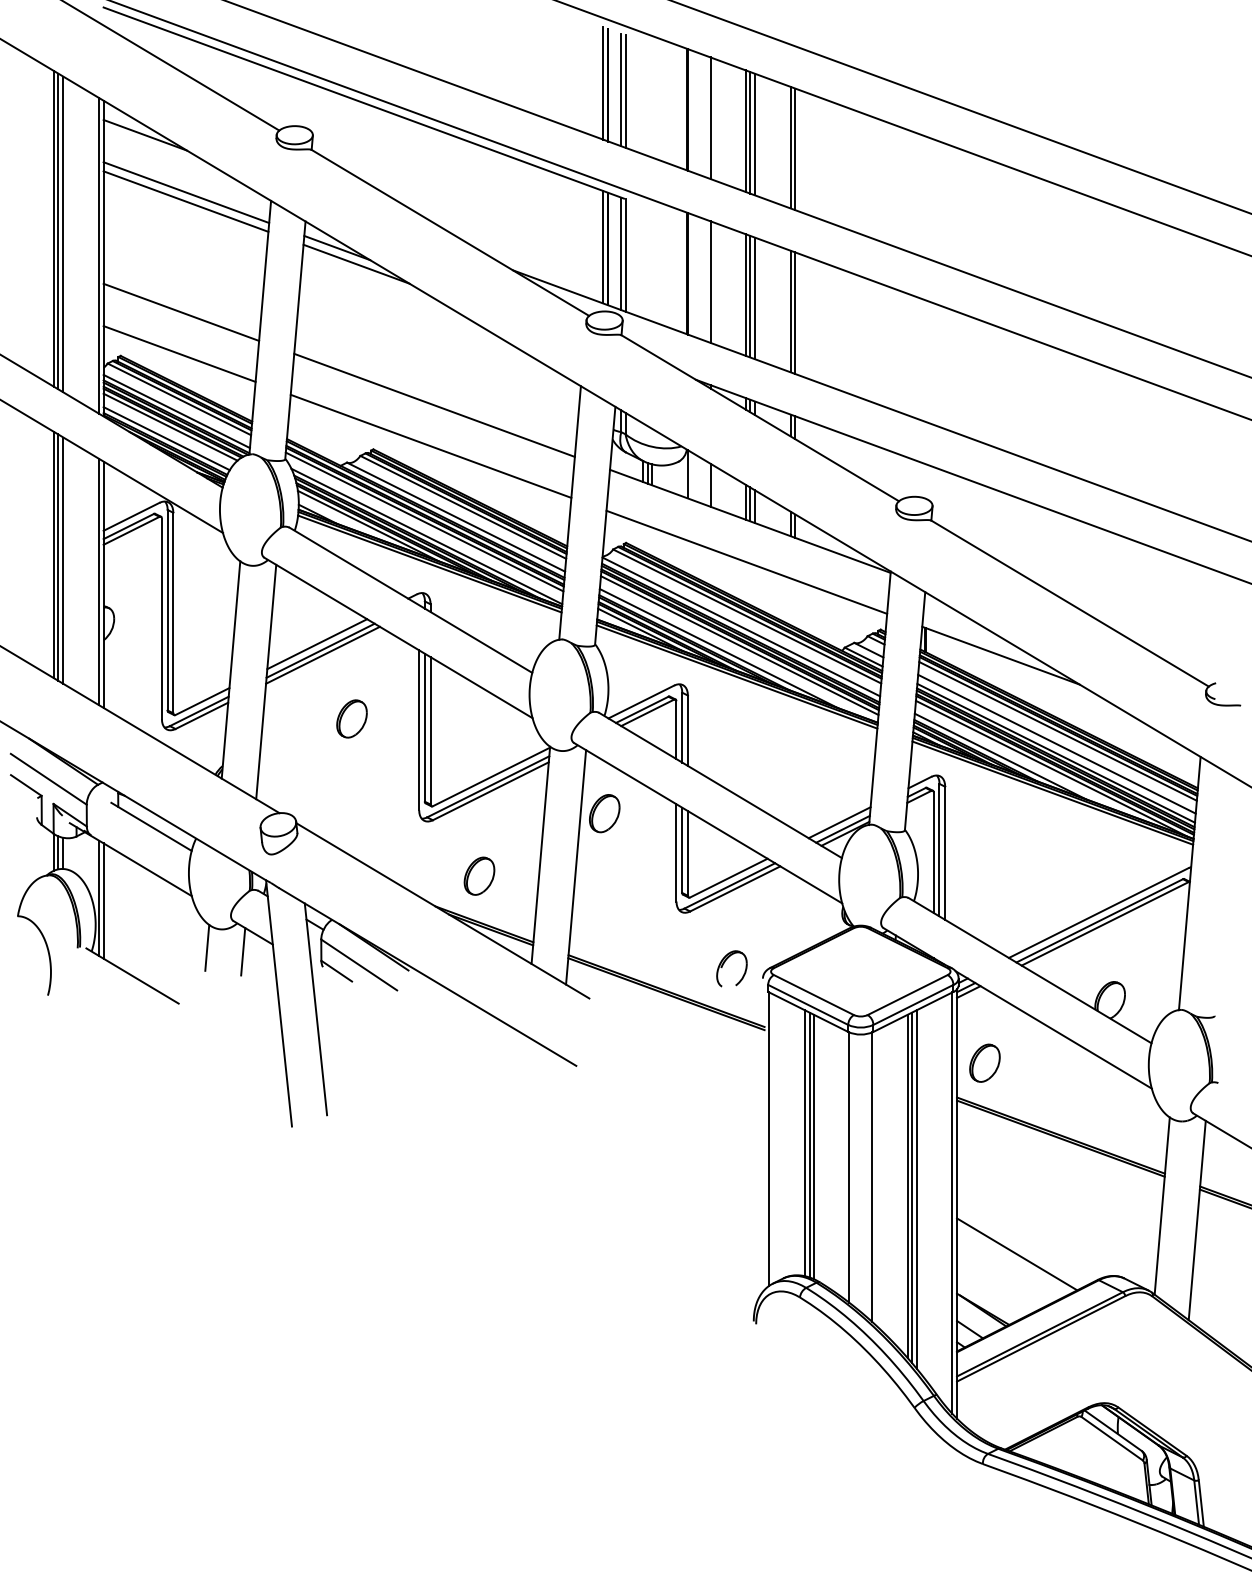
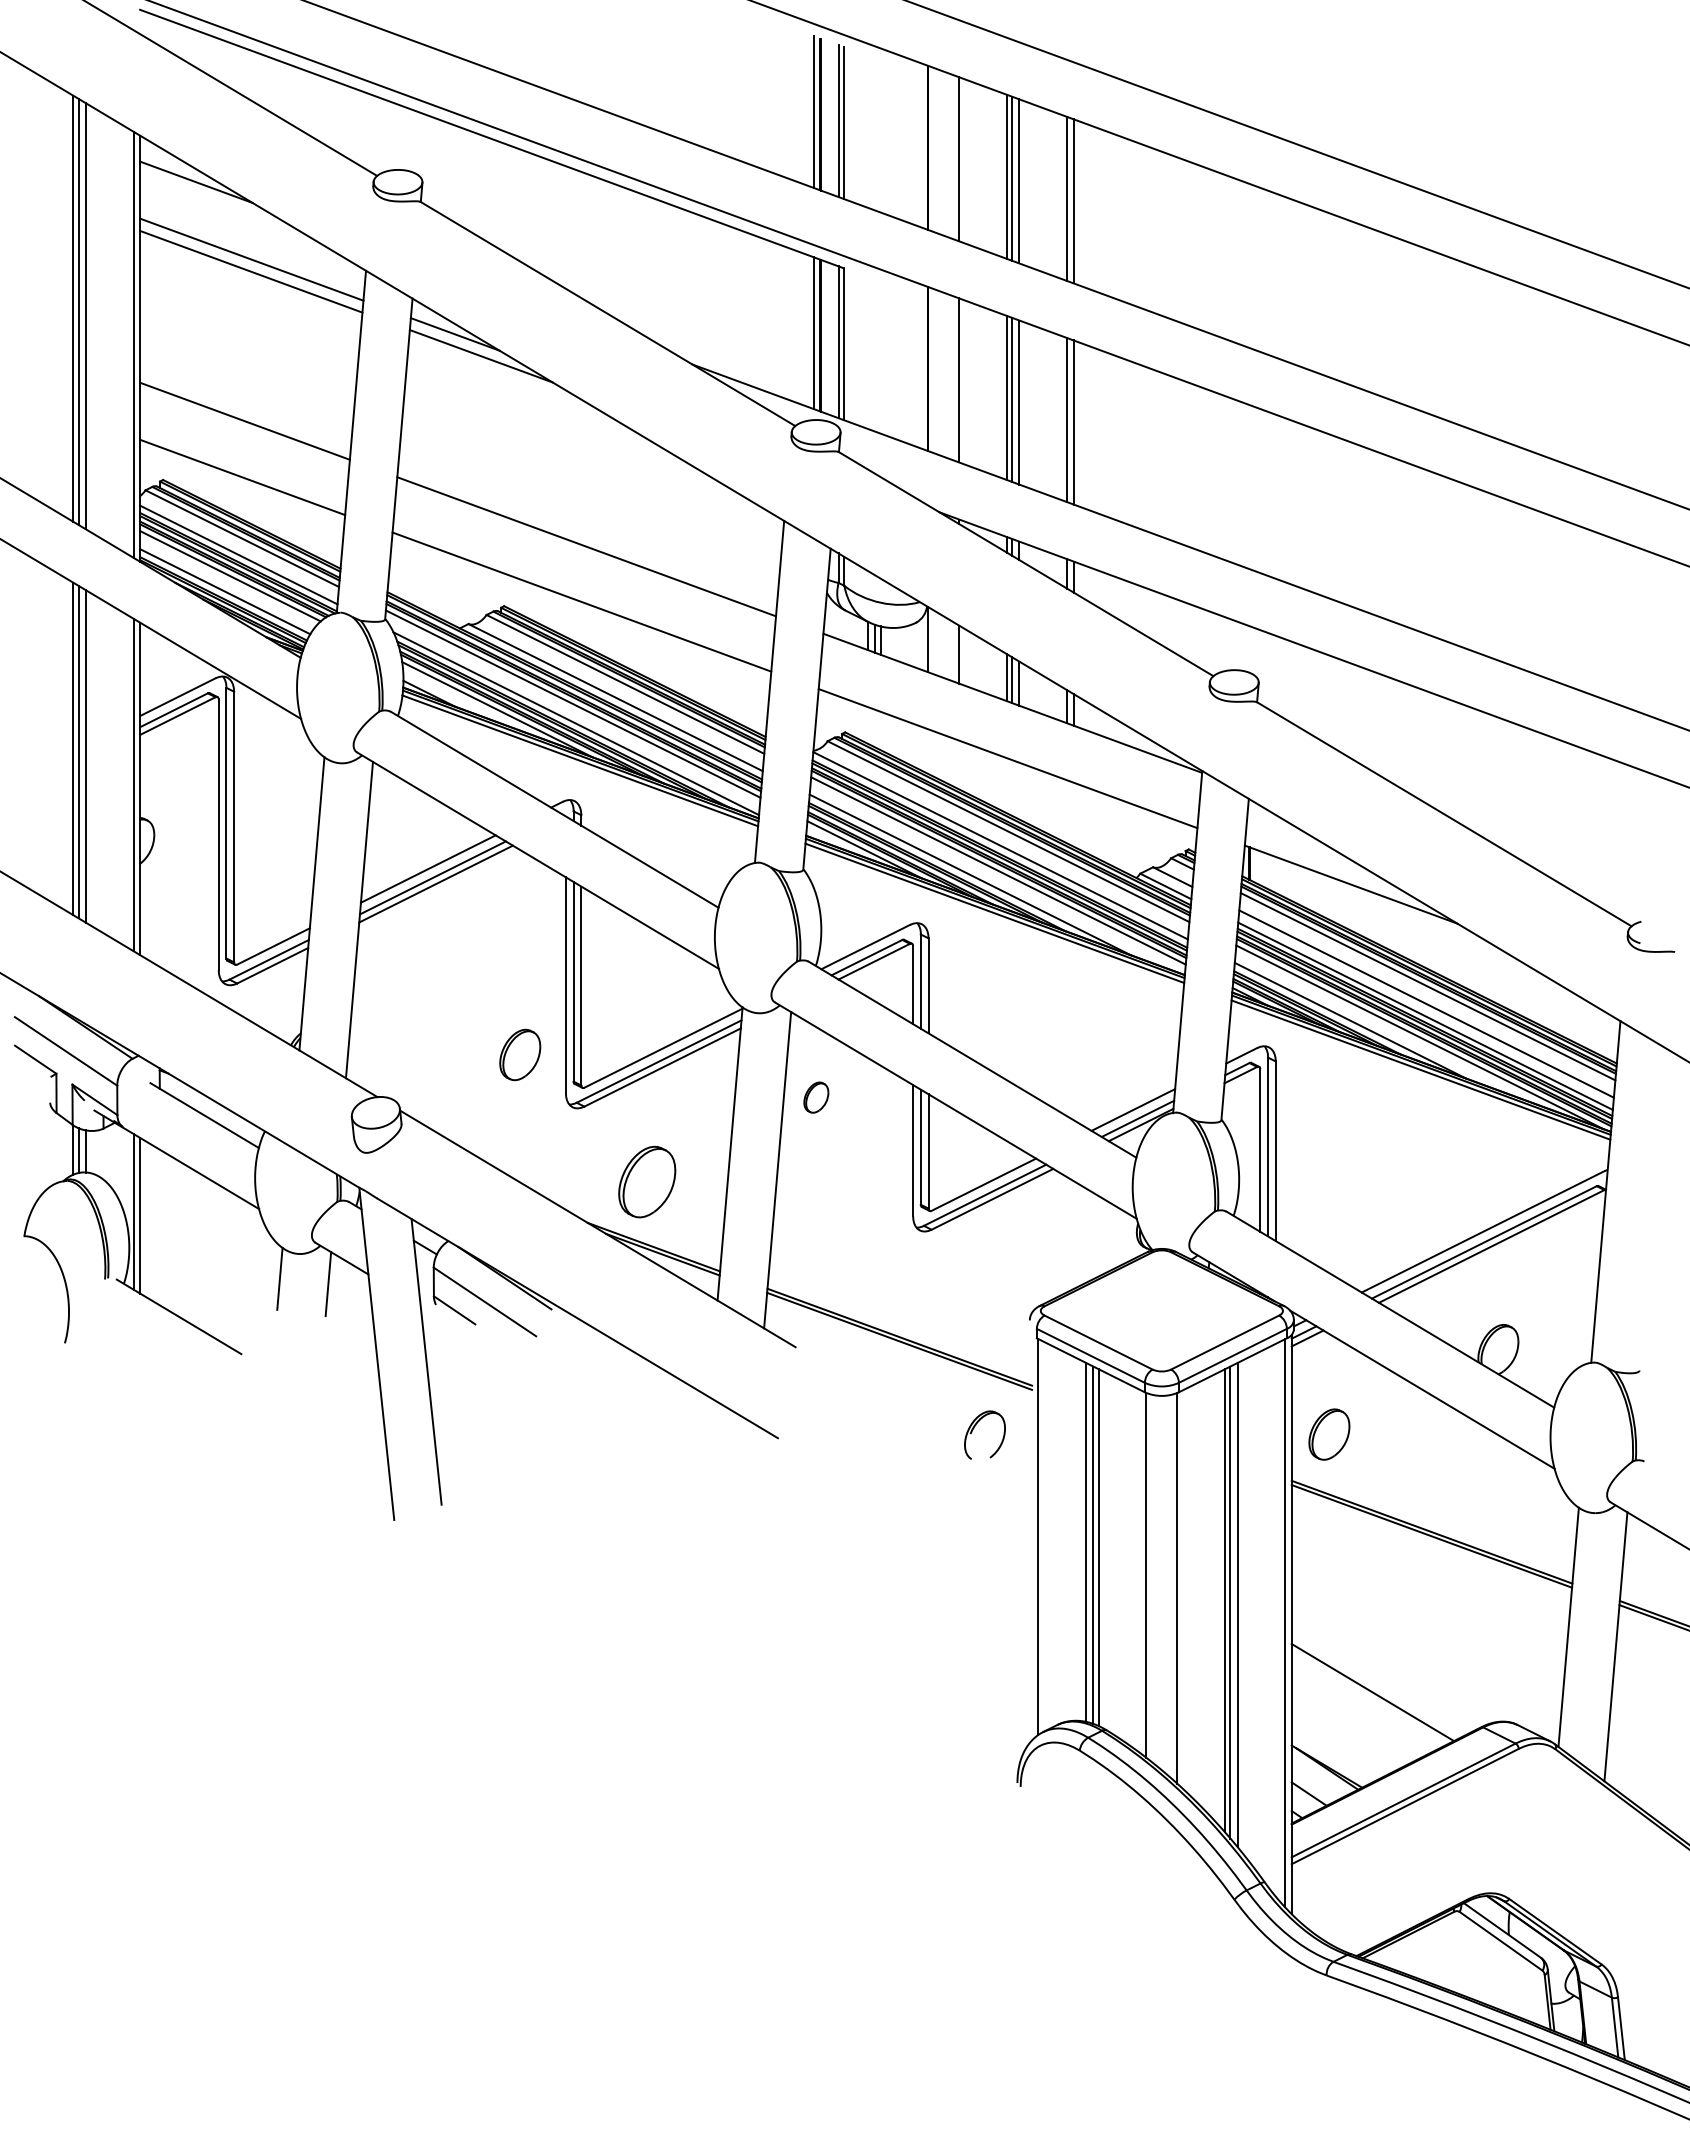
part: (352, 718) -> (520, 1054), moved
part: (604, 813) -> (816, 1097), size x0.6
part: (479, 876) -> (647, 1182), size x1.4
part: (724, 963) -> (974, 1428), moved

